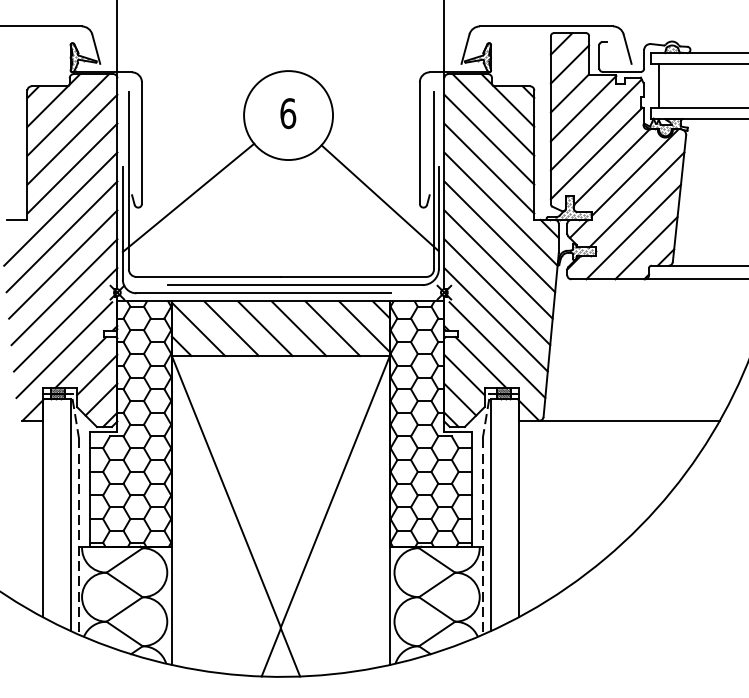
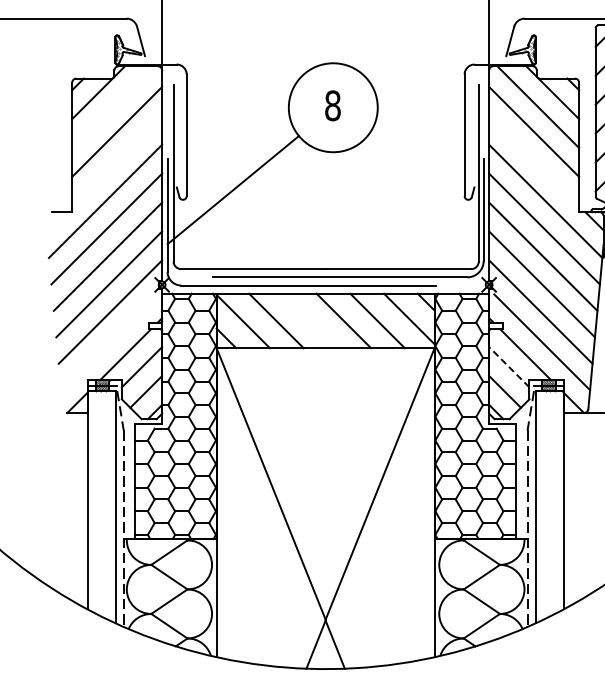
text: (288, 113) -> (333, 105), 6 -> 8
line: (68, 114) -> (113, 106), removed
line: (72, 168) -> (117, 160), removed
line: (489, 168) -> (534, 160), removed
line: (379, 197) -> (424, 189), removed
line: (265, 328) -> (310, 320), removed
line: (64, 350) -> (109, 342), removed
line: (464, 375) -> (509, 367), solid -> dashed

